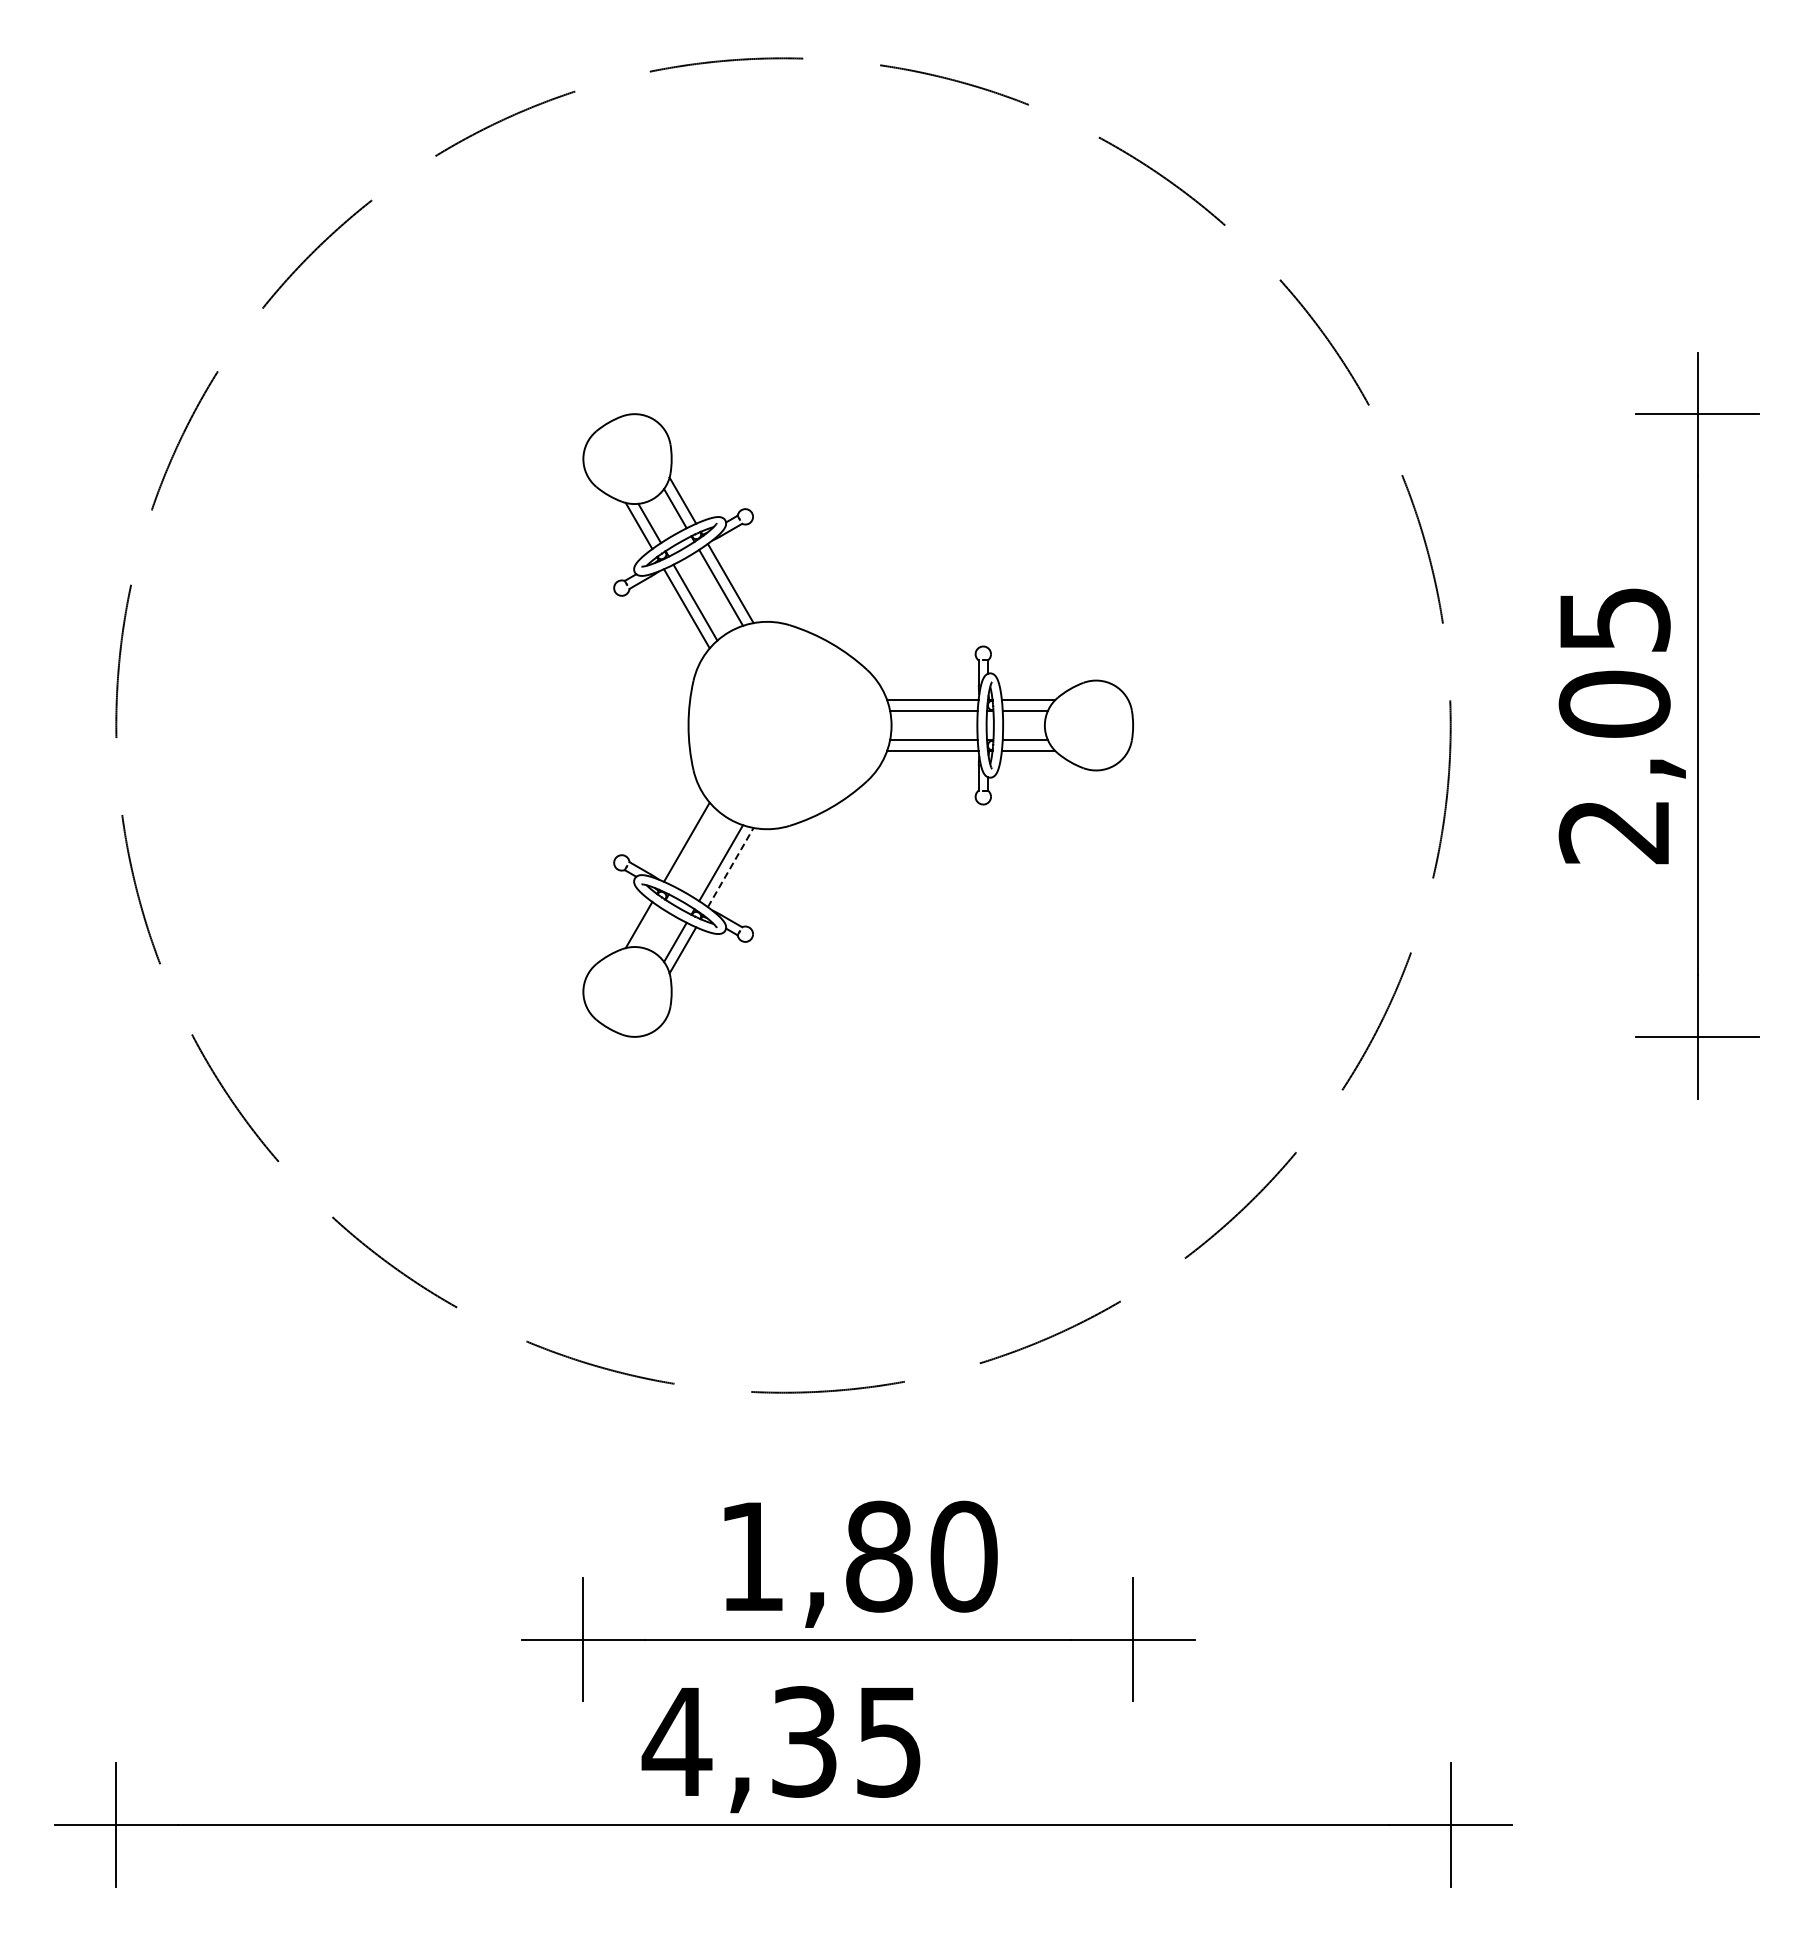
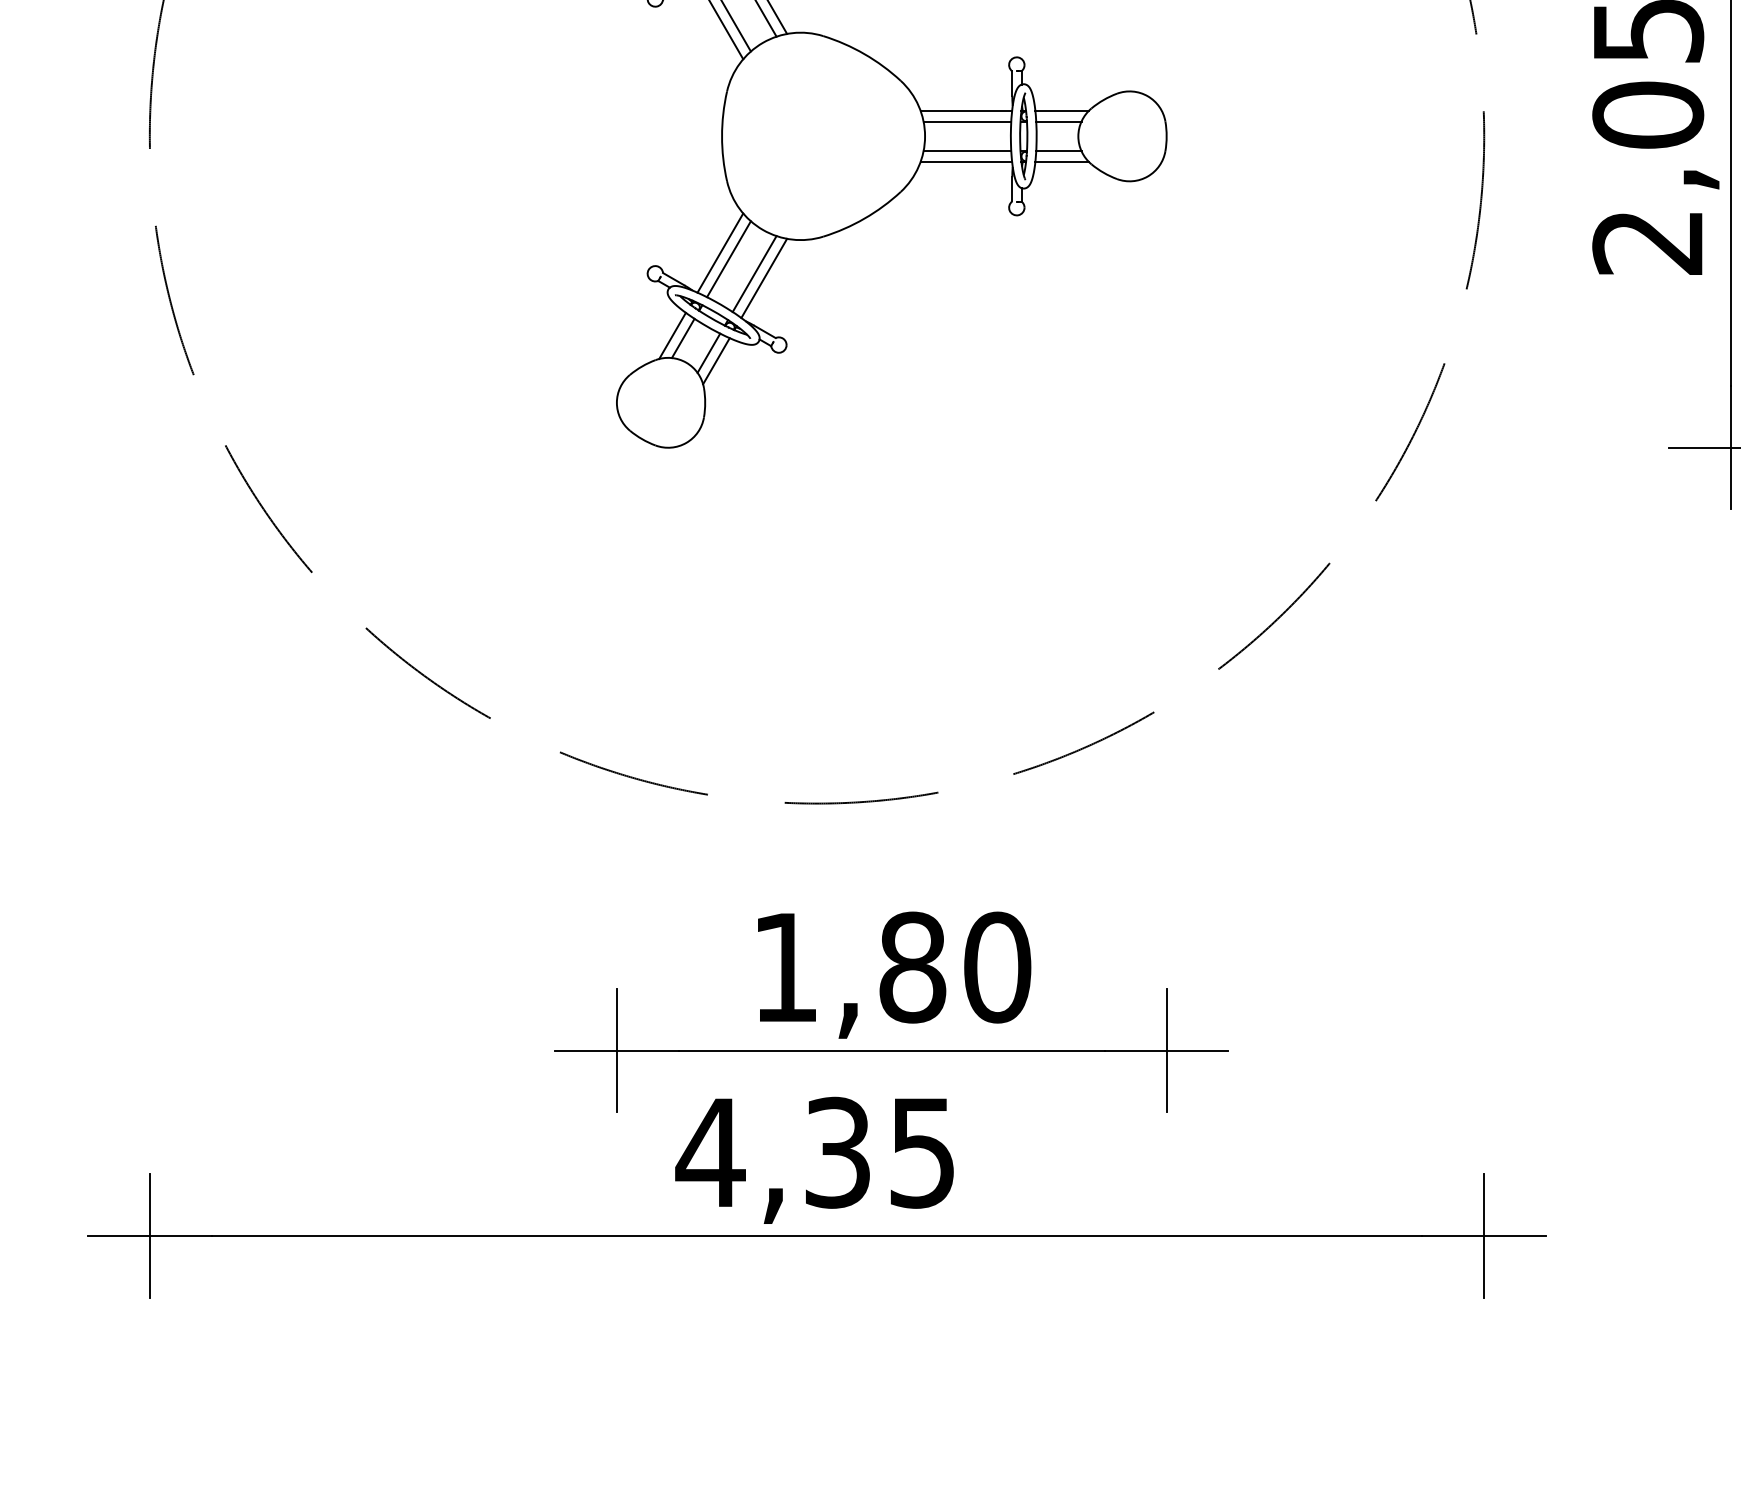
line: (695, 848) -> (729, 259), added
line: (730, 867) -> (764, 278), dashed -> solid
line: (649, 927) -> (683, 338), added

